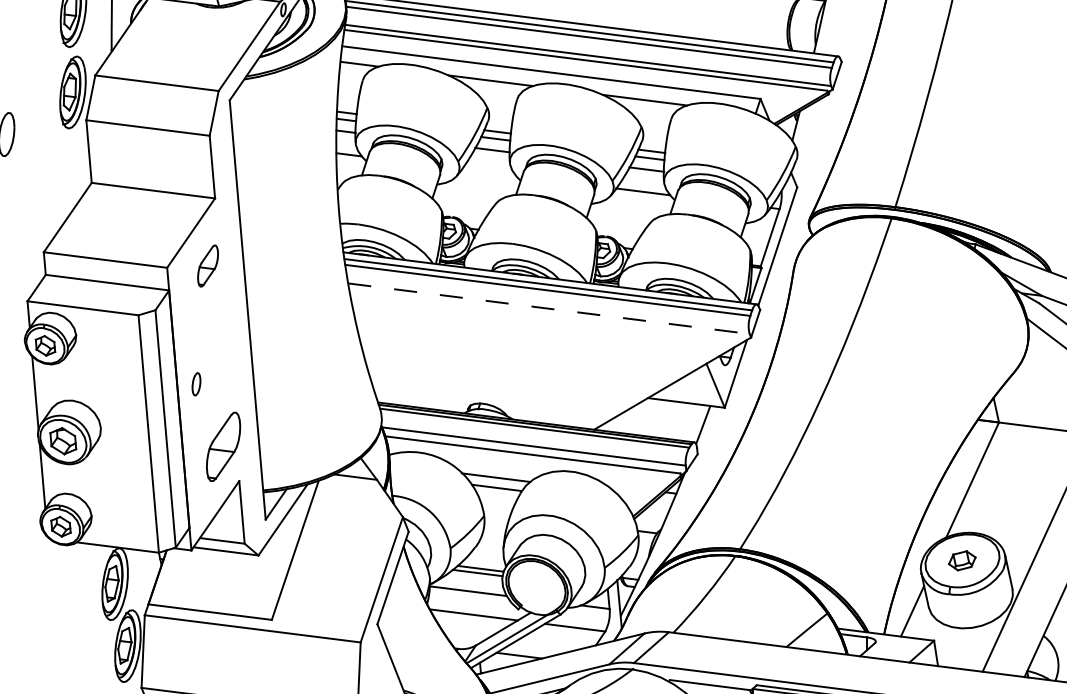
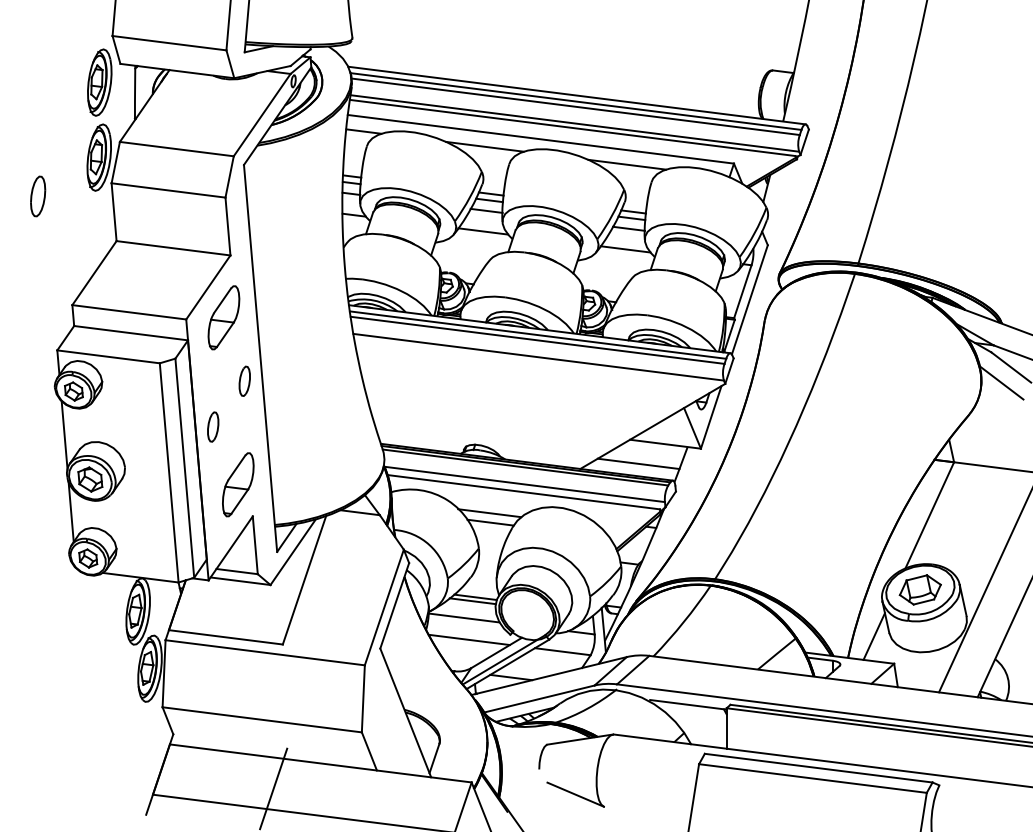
line: (489, 172) -> (483, 231), added
part: (207, 265) -> (223, 317), size x1.67
line: (548, 308) -> (538, 357), dashed -> solid
part: (230, 333) -> (244, 380), added
part: (196, 383) -> (213, 426), size x1.43
line: (657, 423) -> (638, 463), added
part: (961, 560) -> (919, 589), size x1.67

